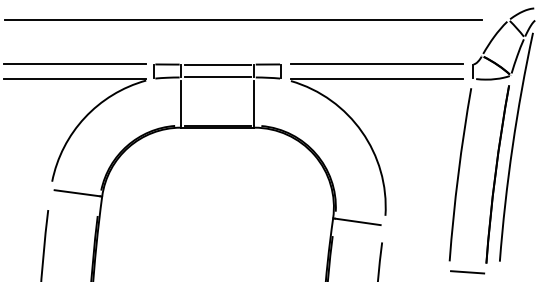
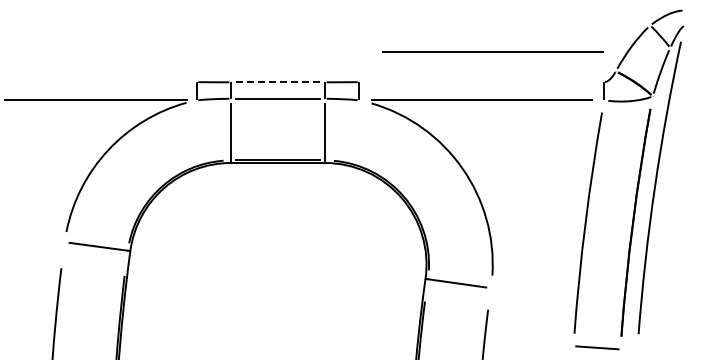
line: (243, 20) -> (310, 25), removed
line: (376, 63) -> (492, 51), moved
line: (74, 64) -> (95, 82), removed
line: (217, 64) -> (277, 82), solid -> dashed

